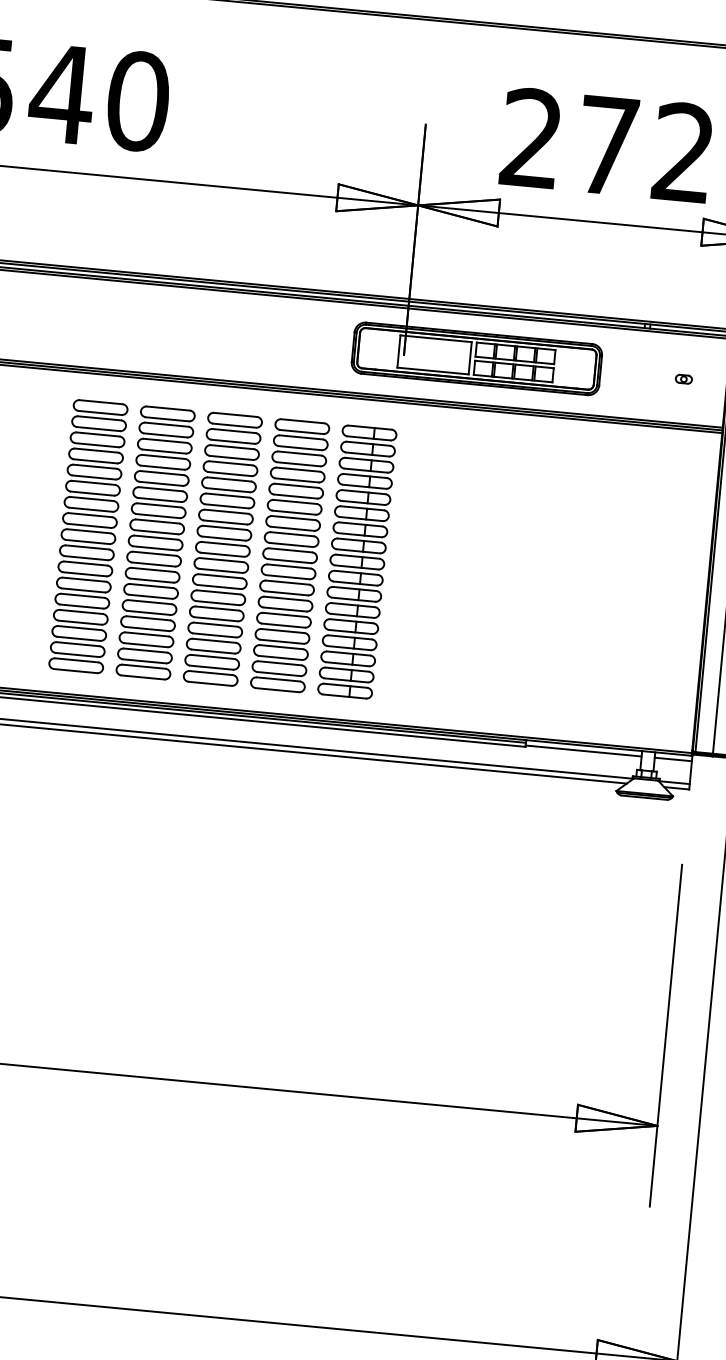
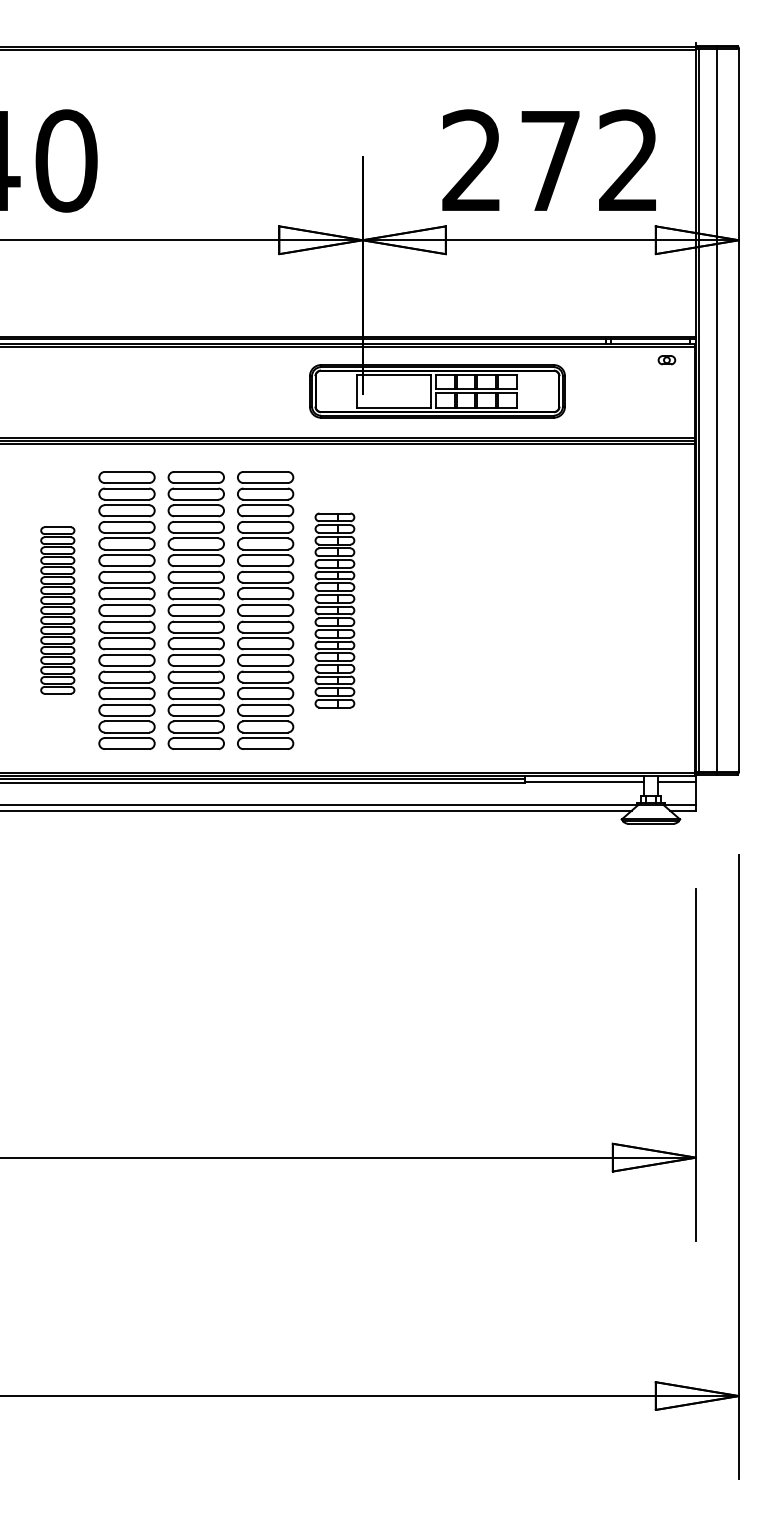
part: (683, 379) -> (666, 360), moved
part: (88, 536) -> (57, 610), size x0.6
part: (356, 561) -> (334, 610), size x0.7

